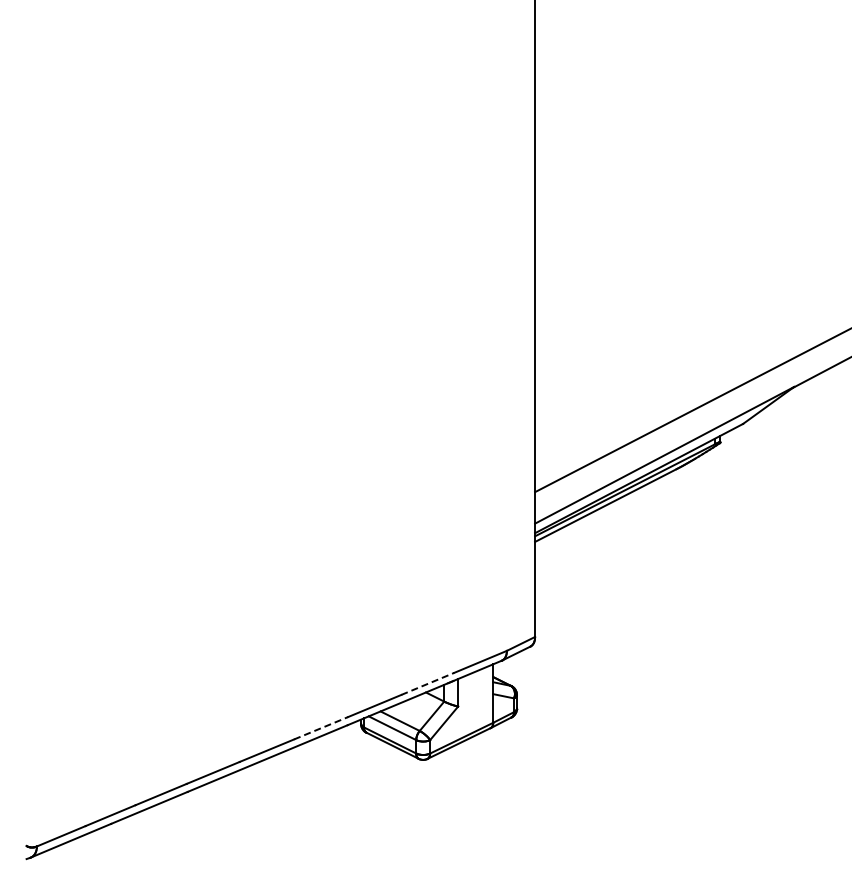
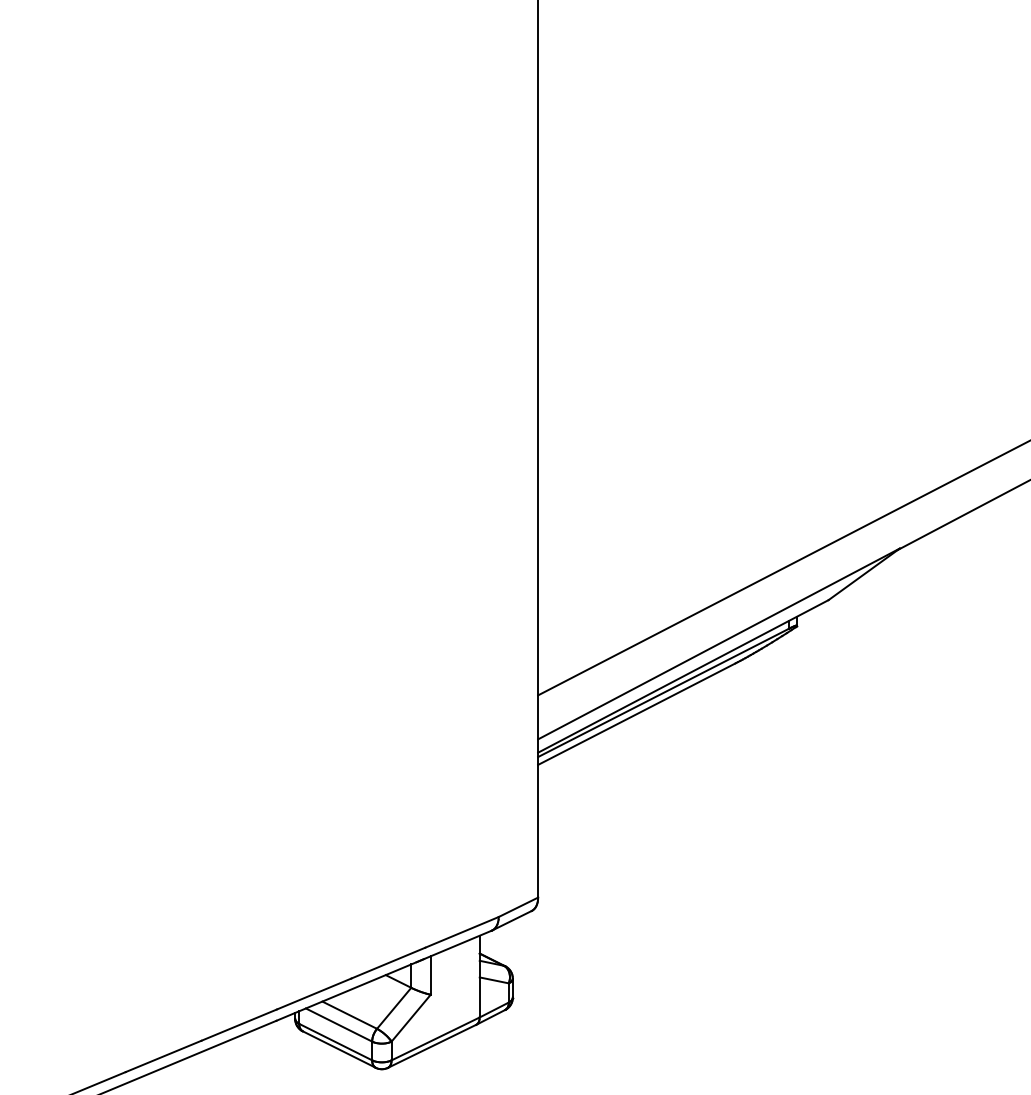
line: (427, 683) -> (387, 962), dashed -> solid
line: (321, 728) -> (239, 1025), dashed -> solid

